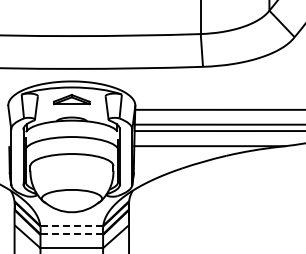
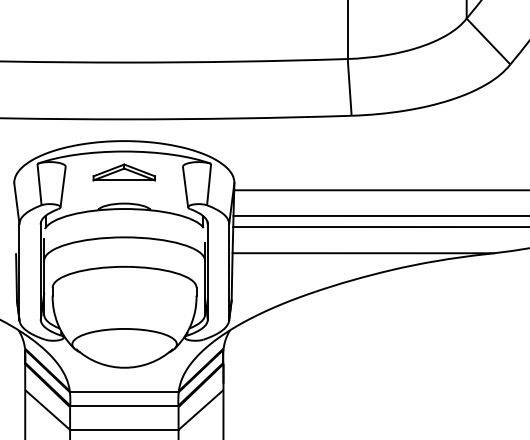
line: (71, 226) -> (123, 392), dashed -> solid
line: (71, 234) -> (123, 406), dashed -> solid

